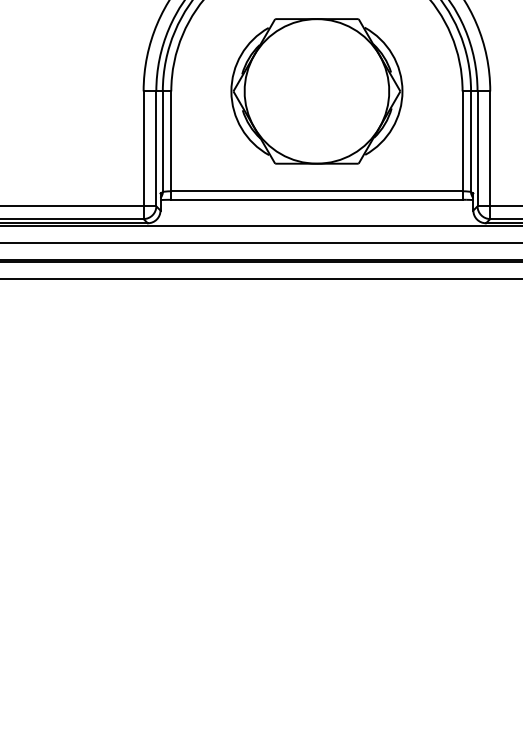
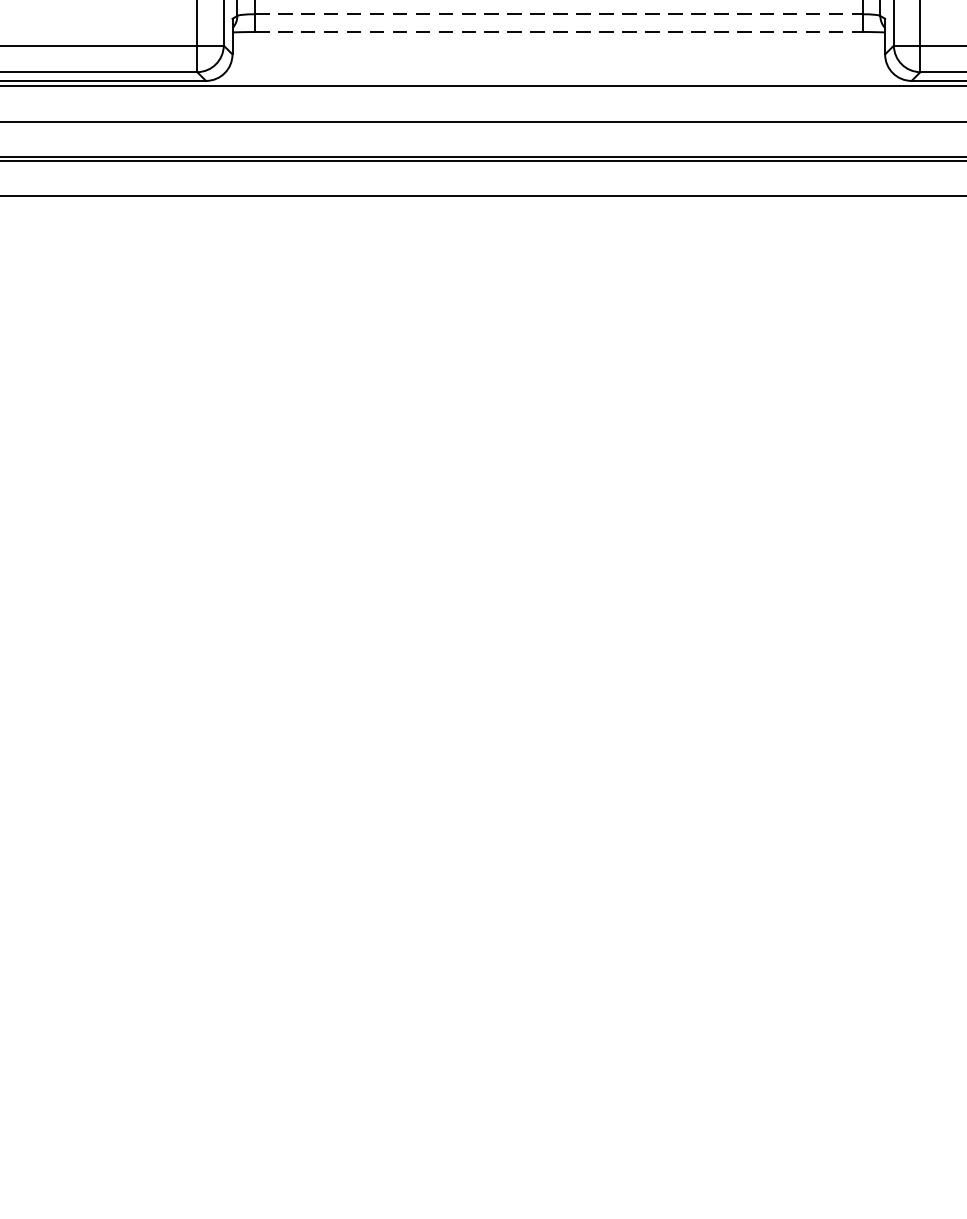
line: (316, 191) -> (557, 14), solid -> dashed
line: (316, 199) -> (557, 31), solid -> dashed

